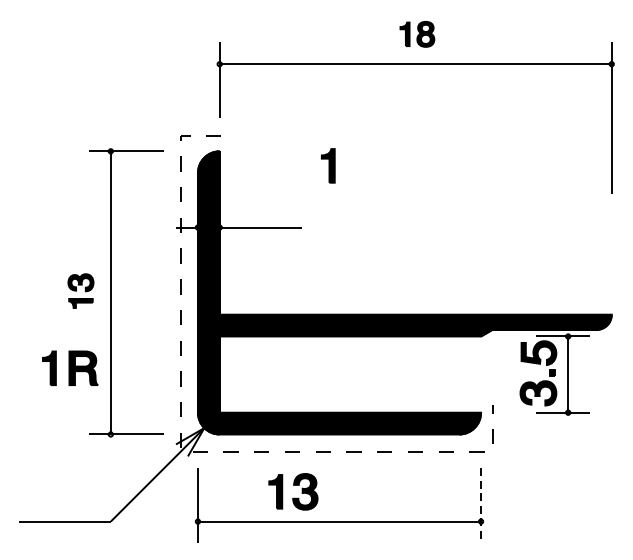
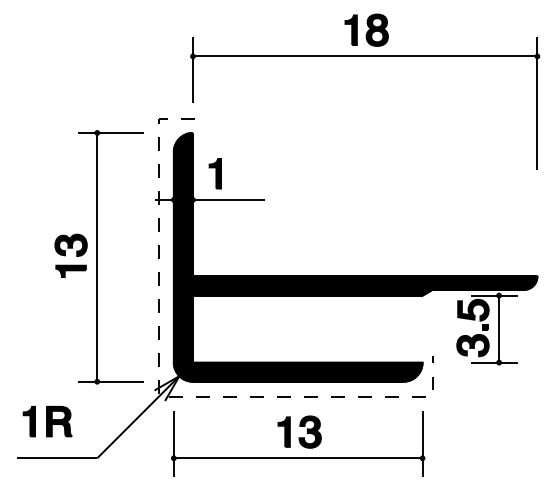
part: (417, 33) -> (366, 29), size x1.43
part: (327, 165) -> (214, 173), moved
part: (80, 290) -> (70, 255), size x1.43
part: (70, 368) -> (47, 421), moved
part: (293, 491) -> (299, 431), moved
line: (480, 505) -> (422, 444), dashed -> solid

